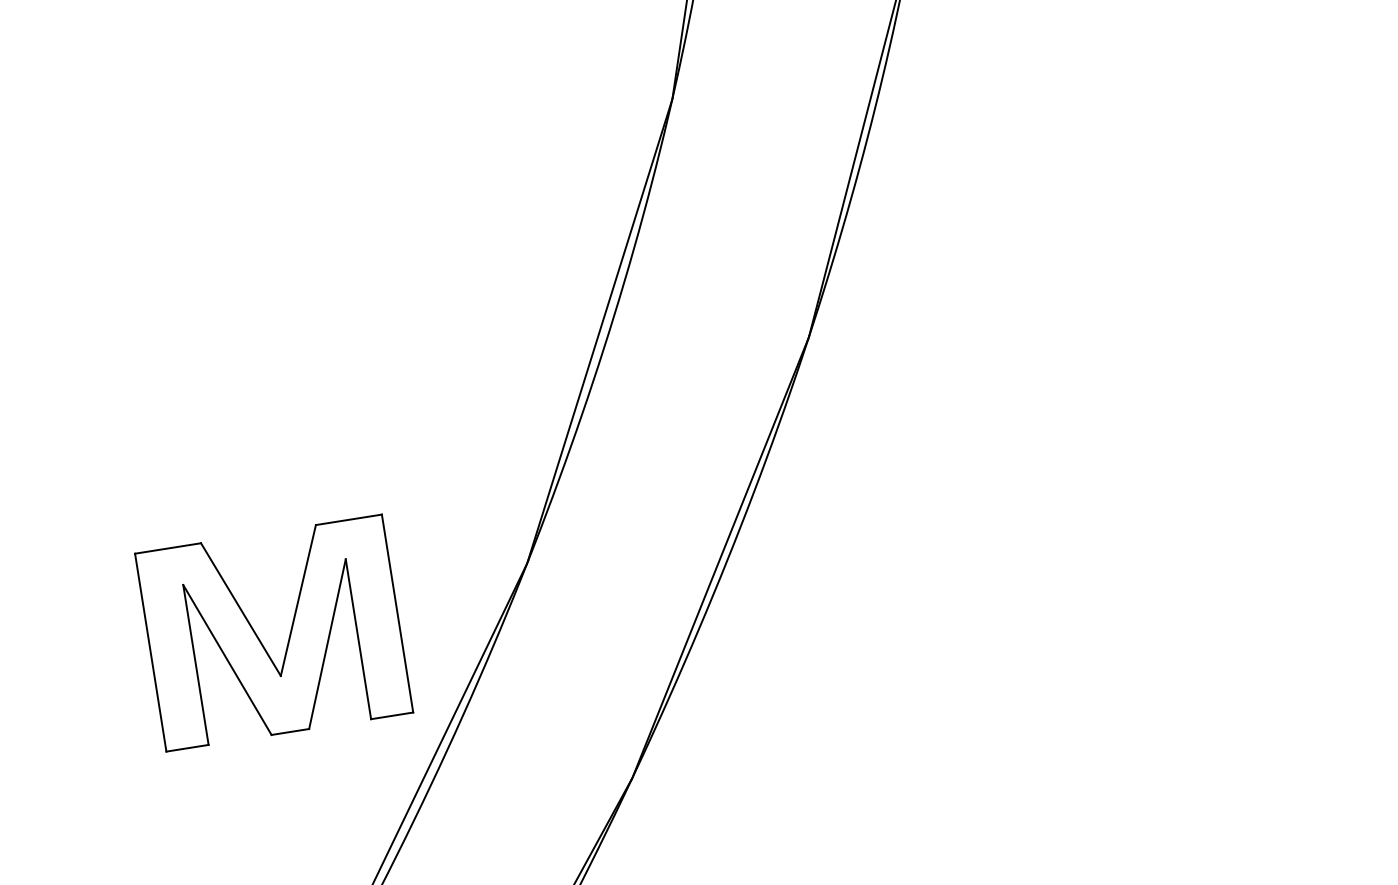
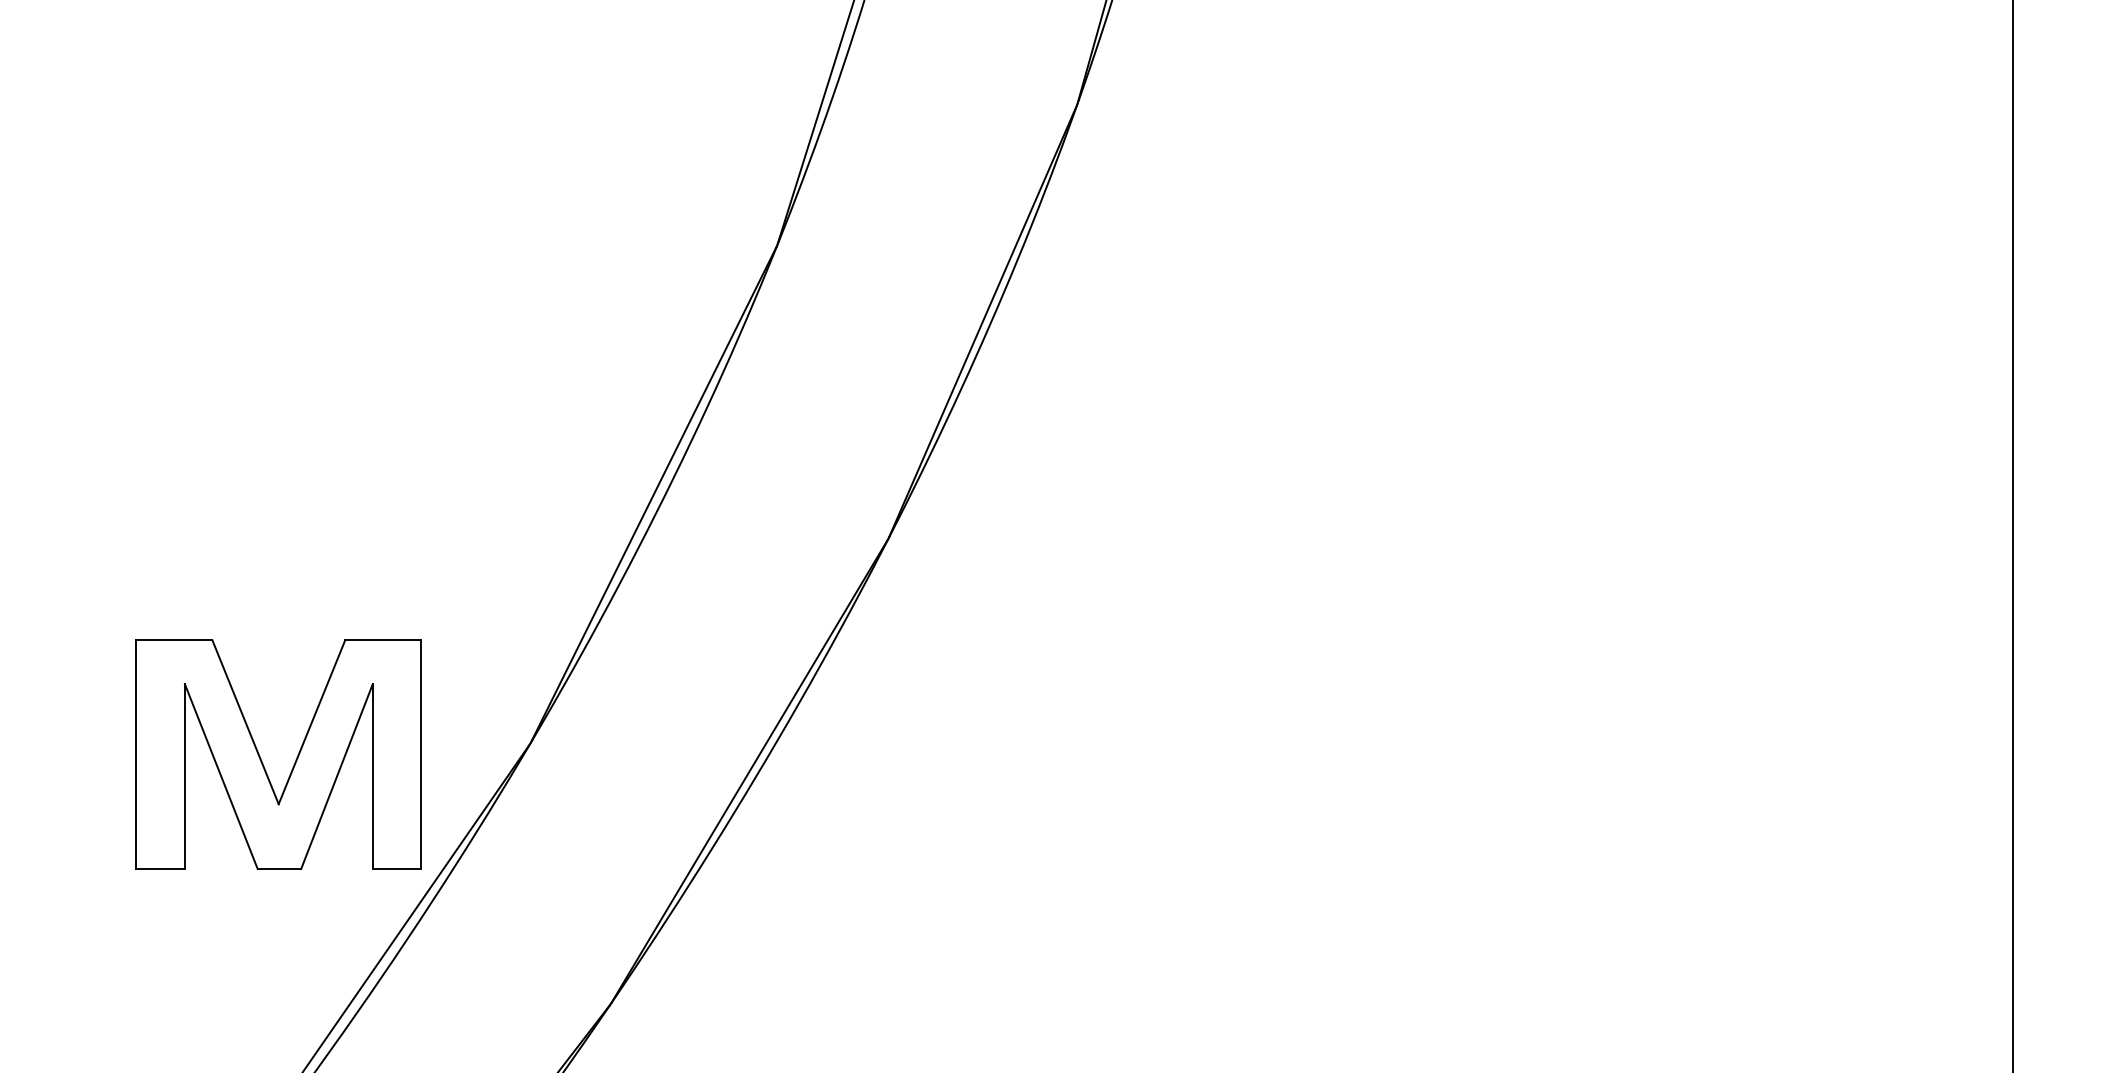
part: (259, 638) -> (261, 758), moved

